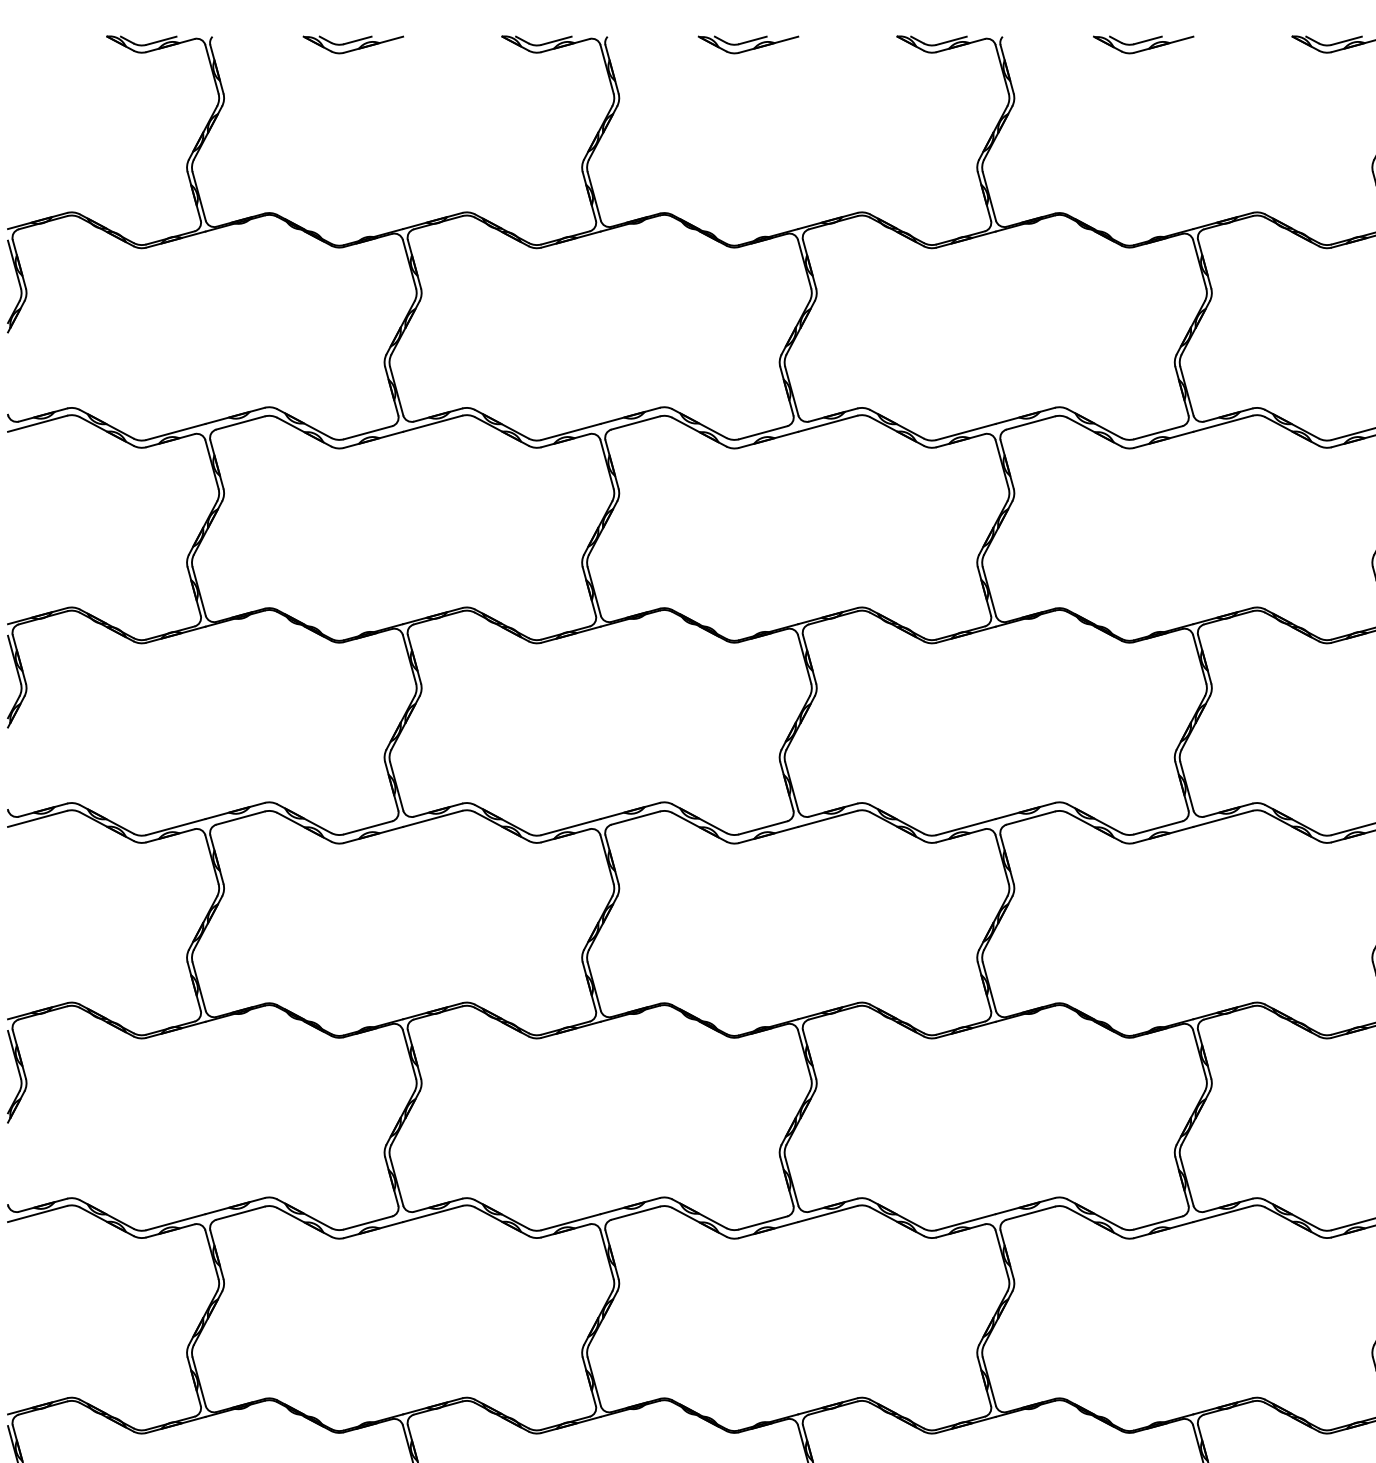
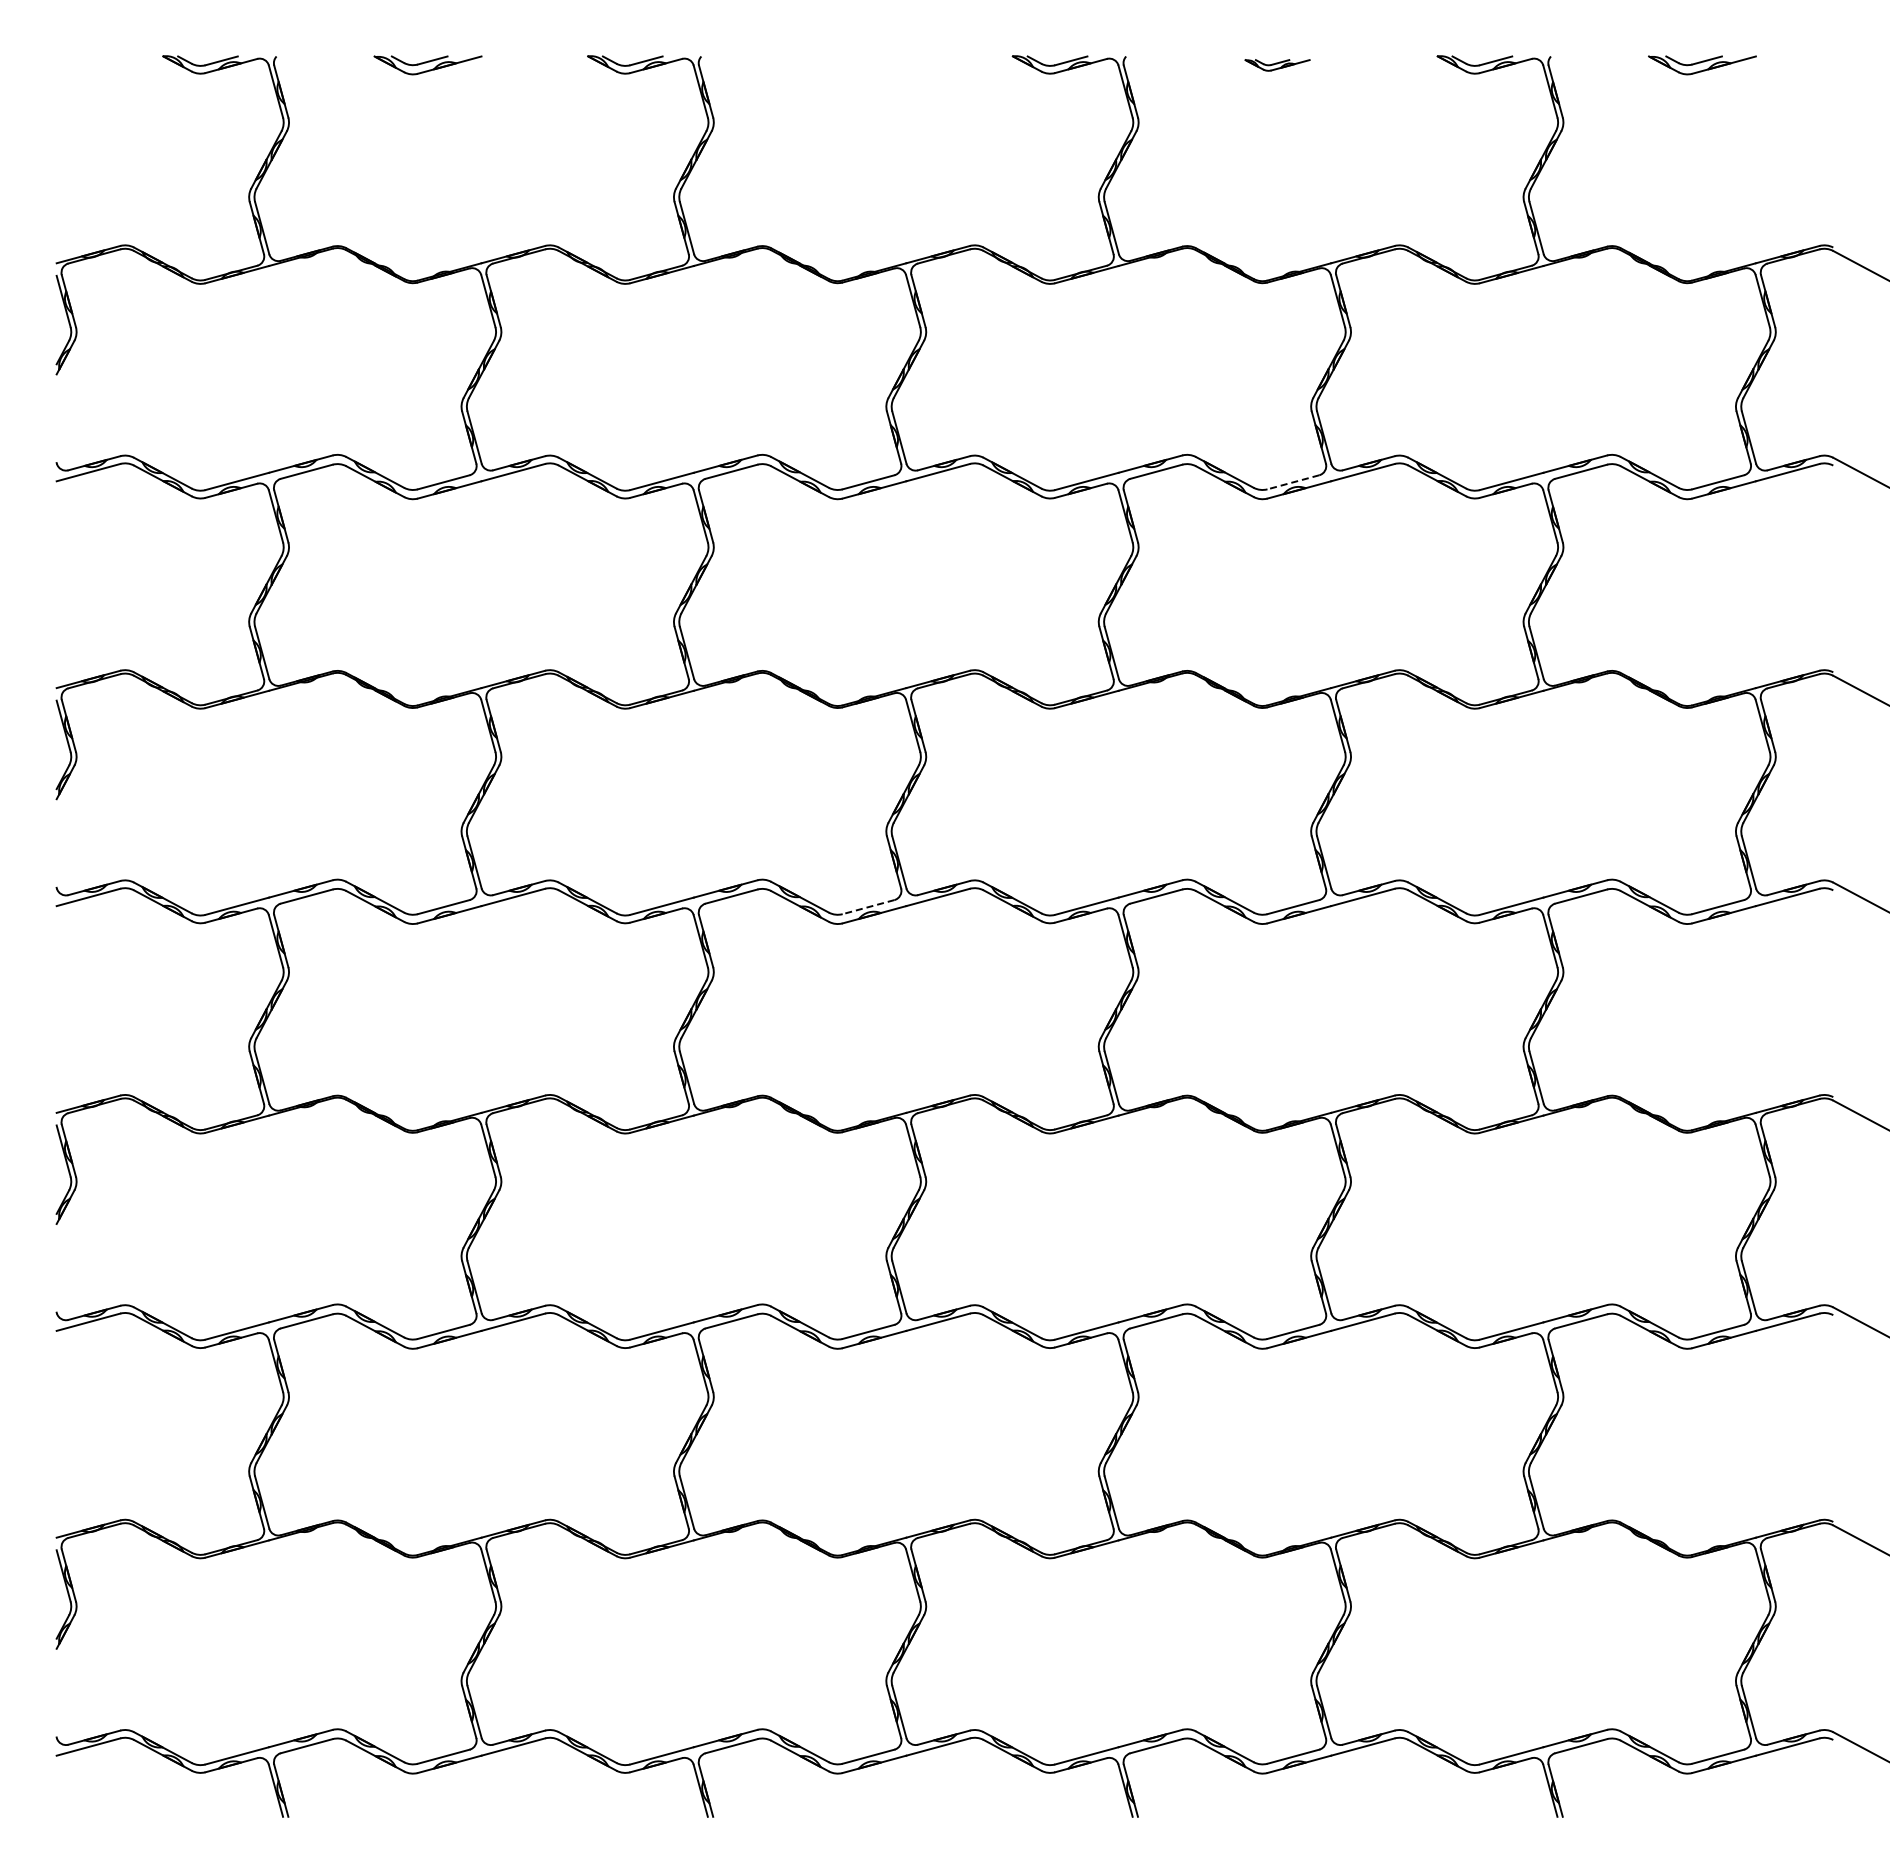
part: (748, 45) -> (852, 65), removed
part: (1143, 45) -> (1277, 65), size x0.6
line: (1158, 432) -> (1293, 482), solid -> dashed
line: (763, 828) -> (868, 907), solid -> dashed

